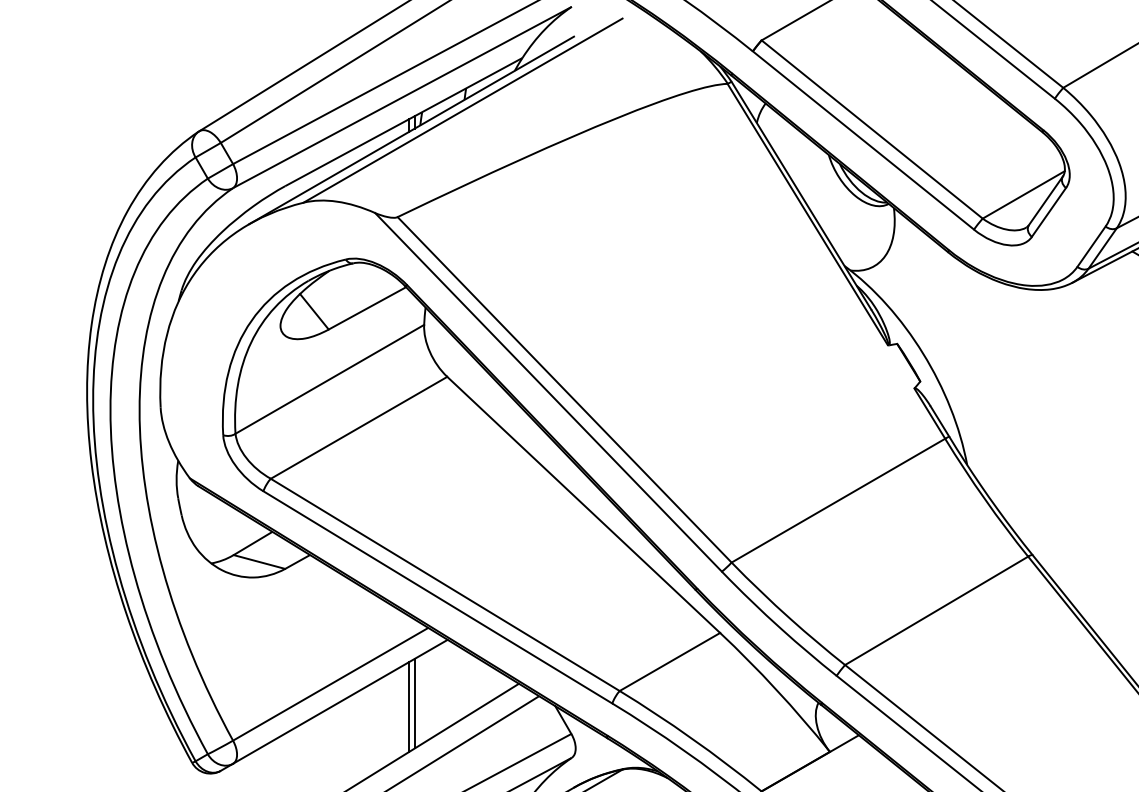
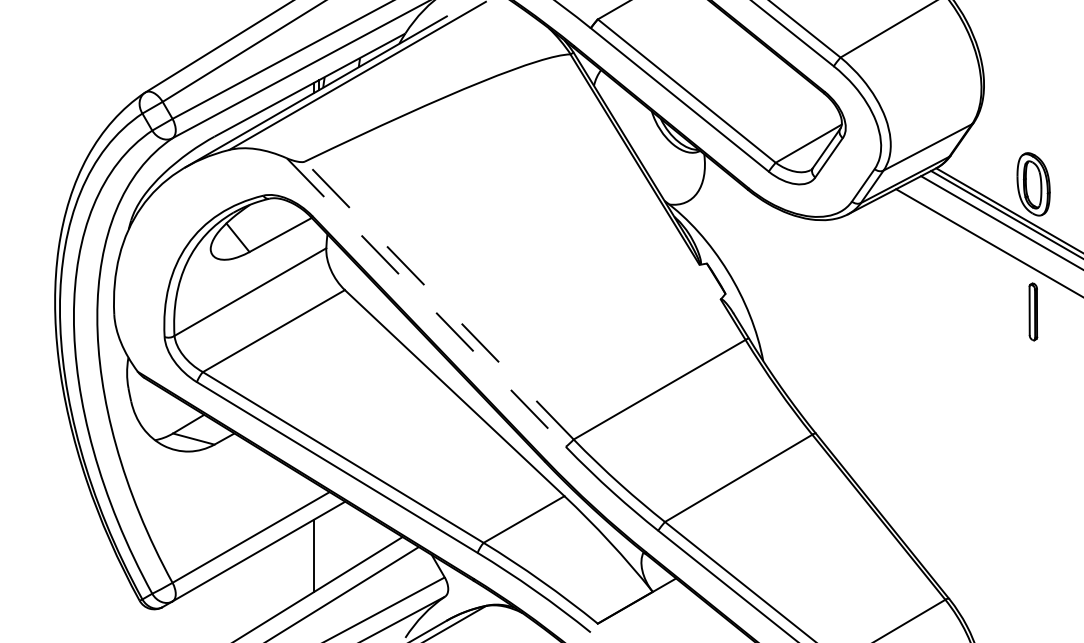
line: (564, 389) -> (439, 300), solid -> dashed
line: (548, 392) -> (426, 302), solid -> dashed
line: (414, 702) -> (318, 552), removed

